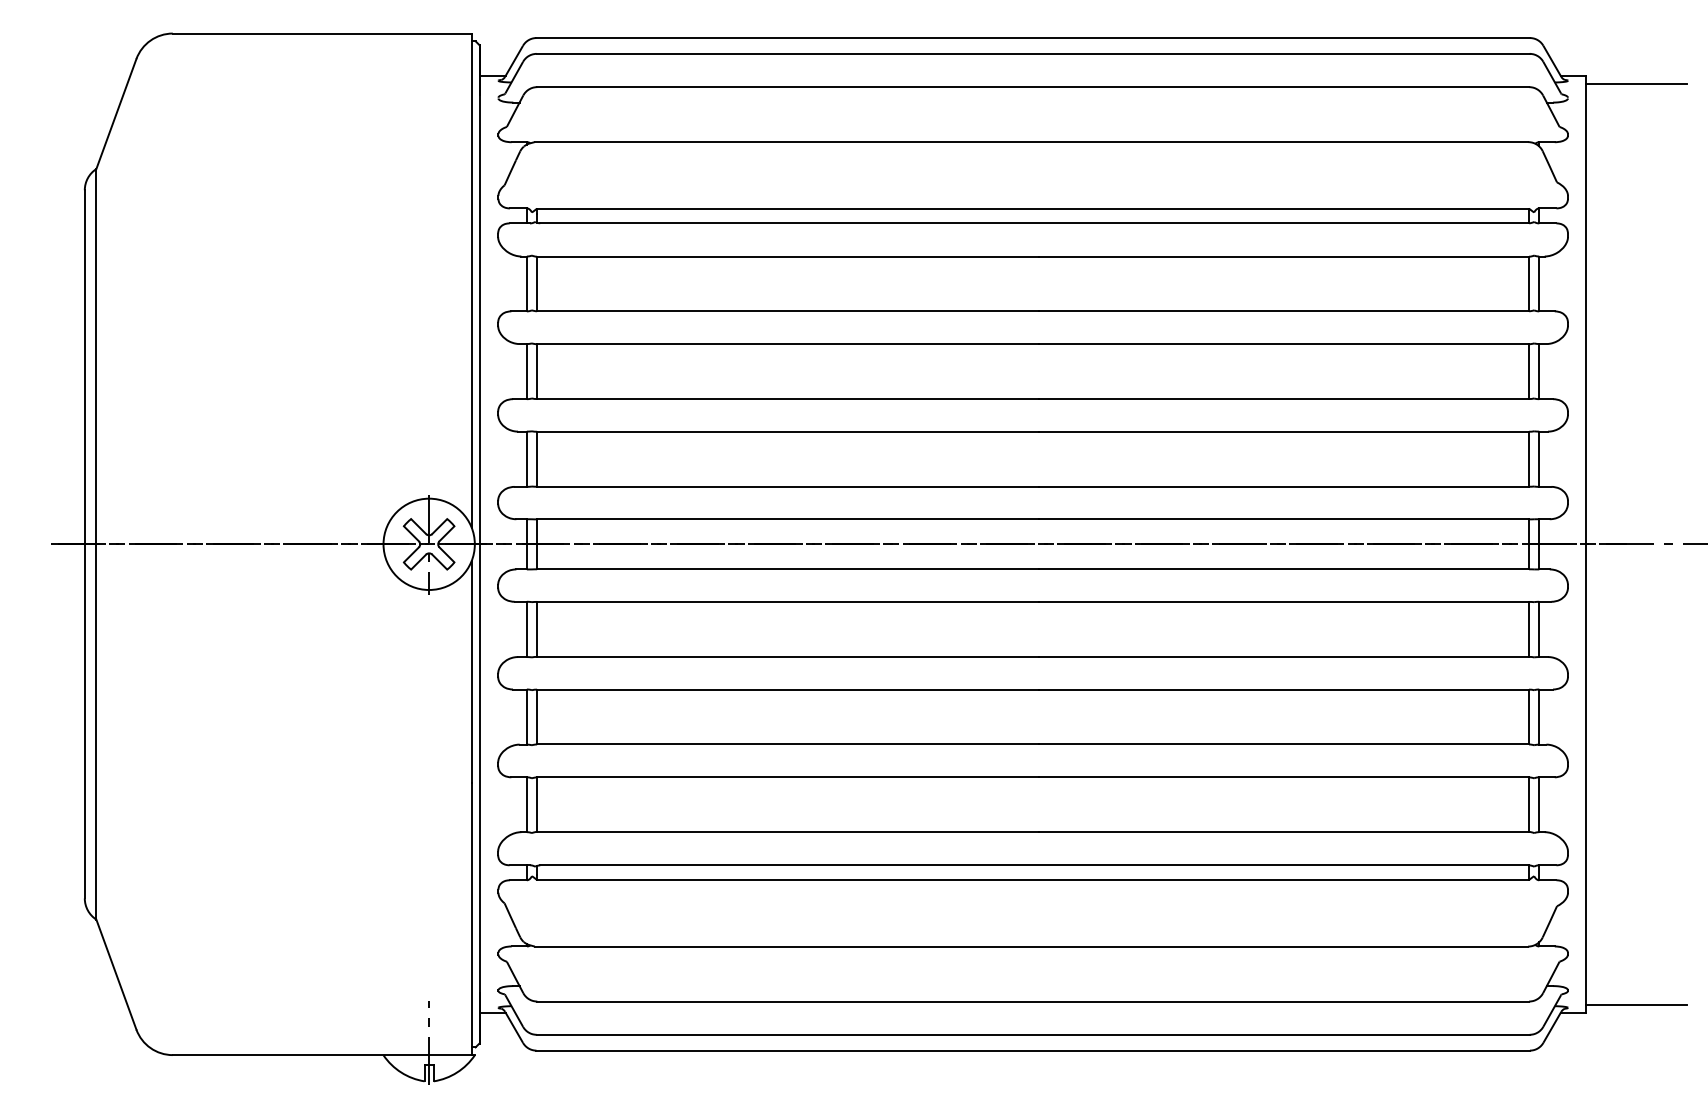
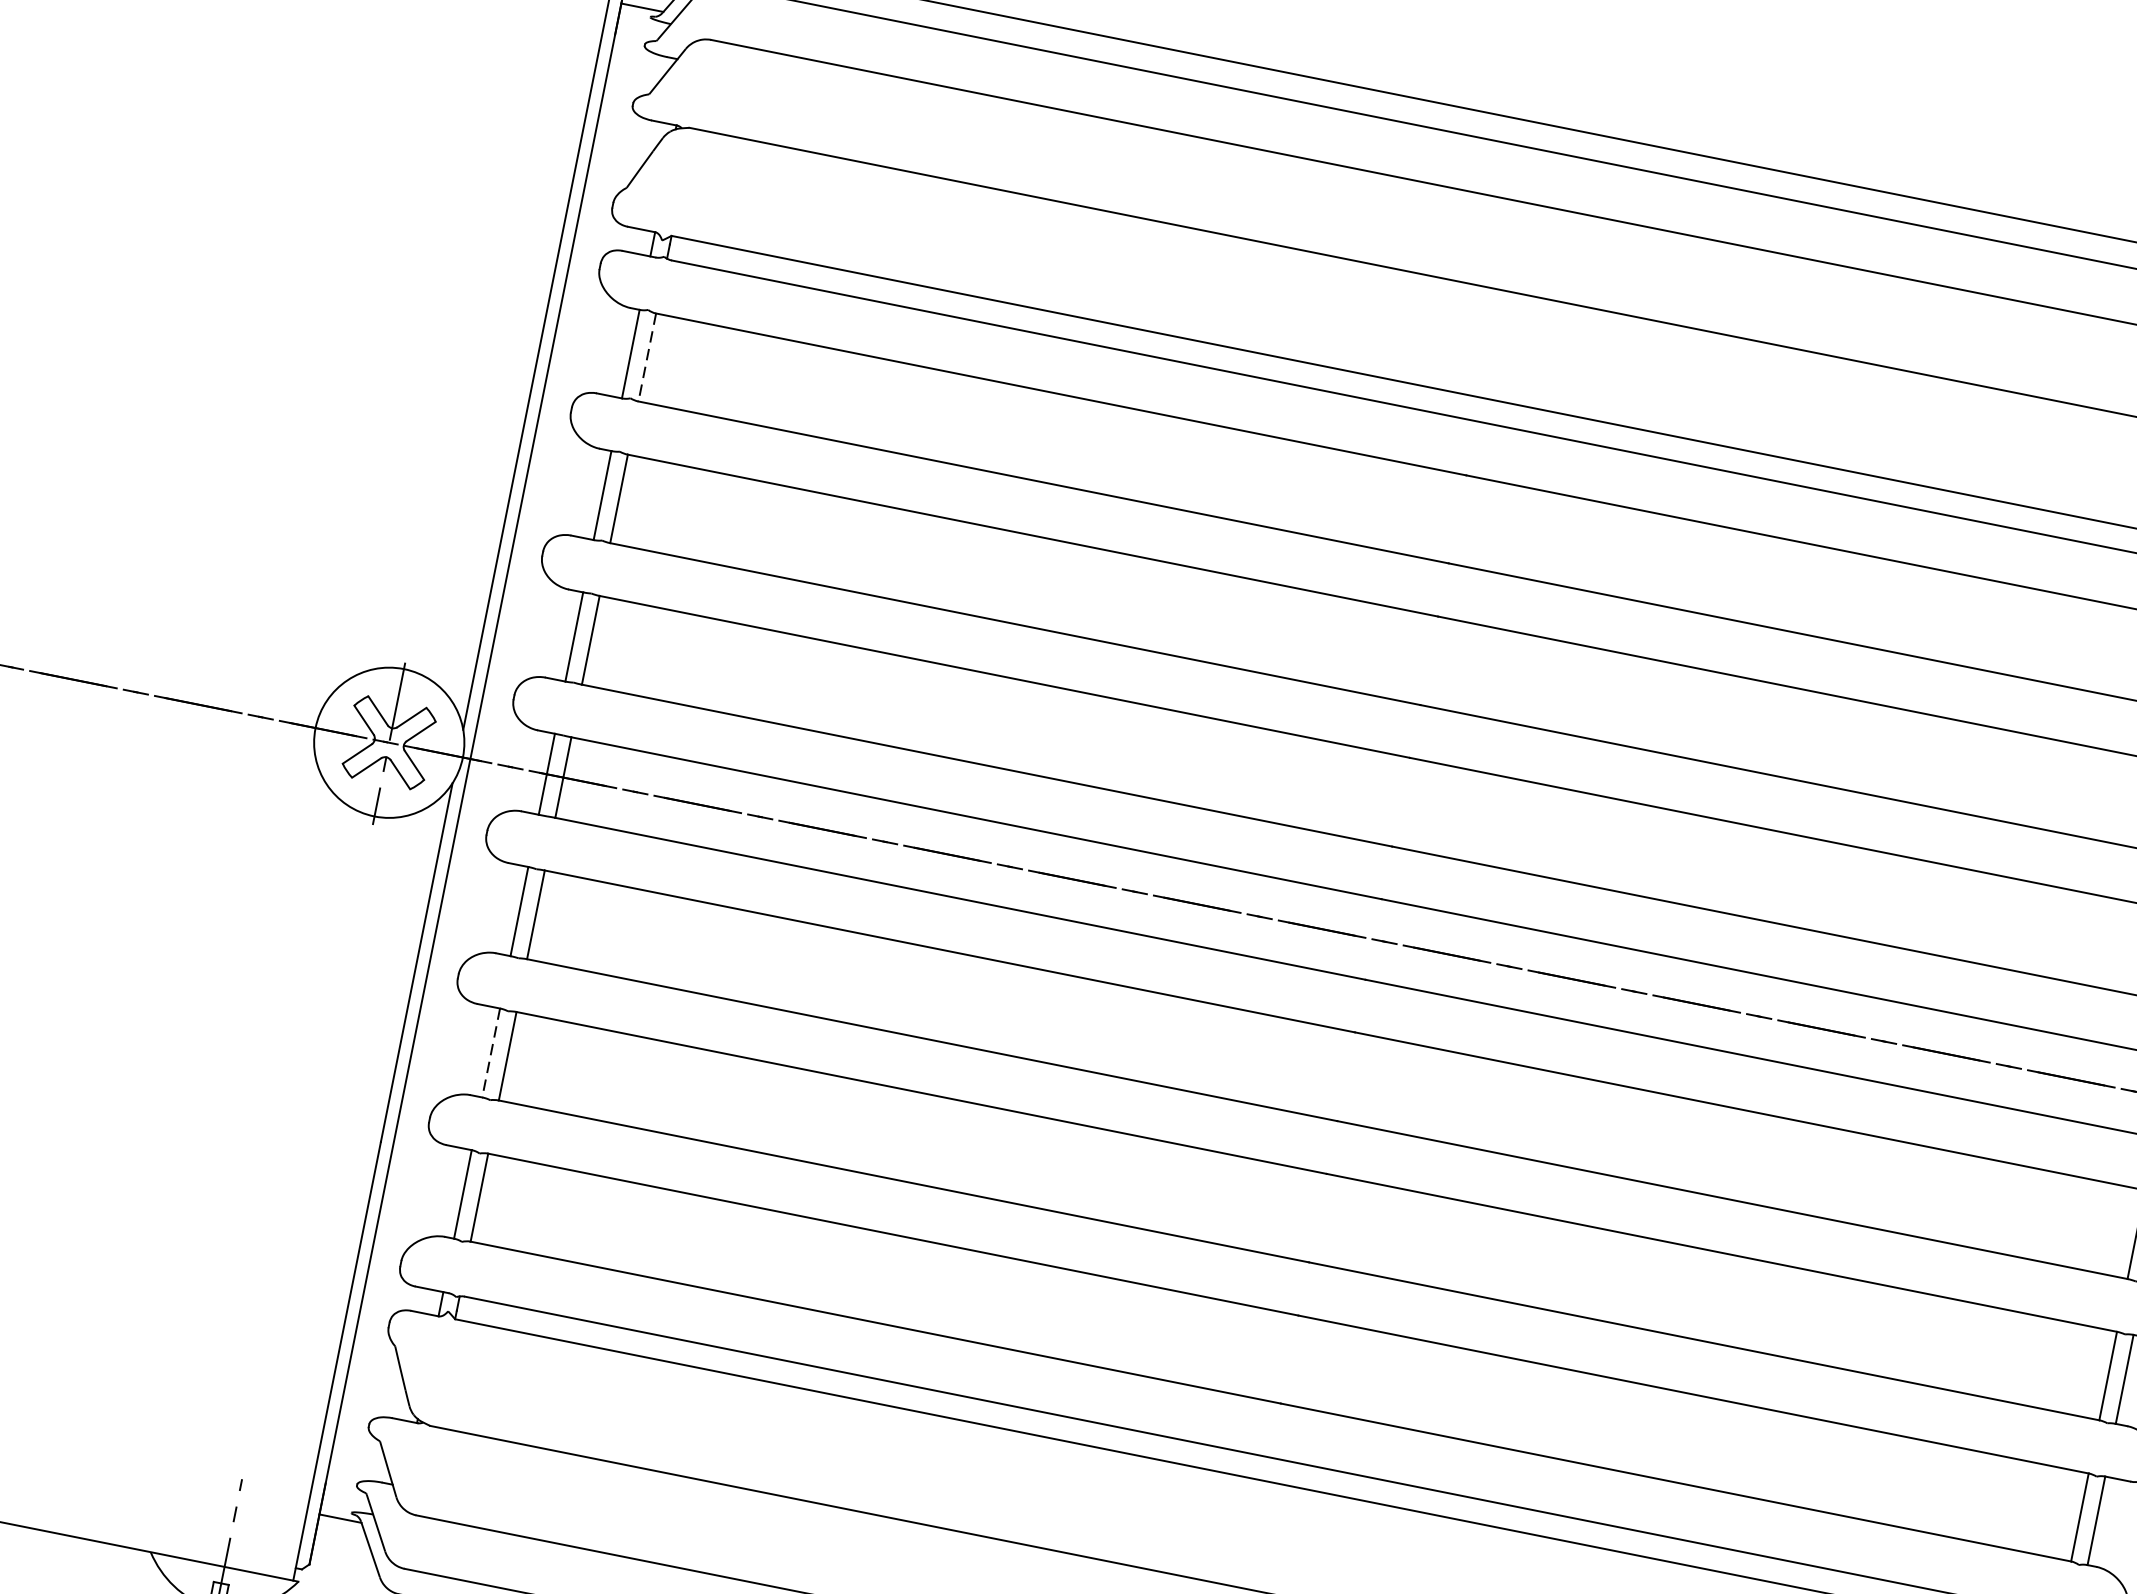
line: (537, 284) -> (647, 358), solid -> dashed
line: (526, 717) -> (490, 1053), solid -> dashed

